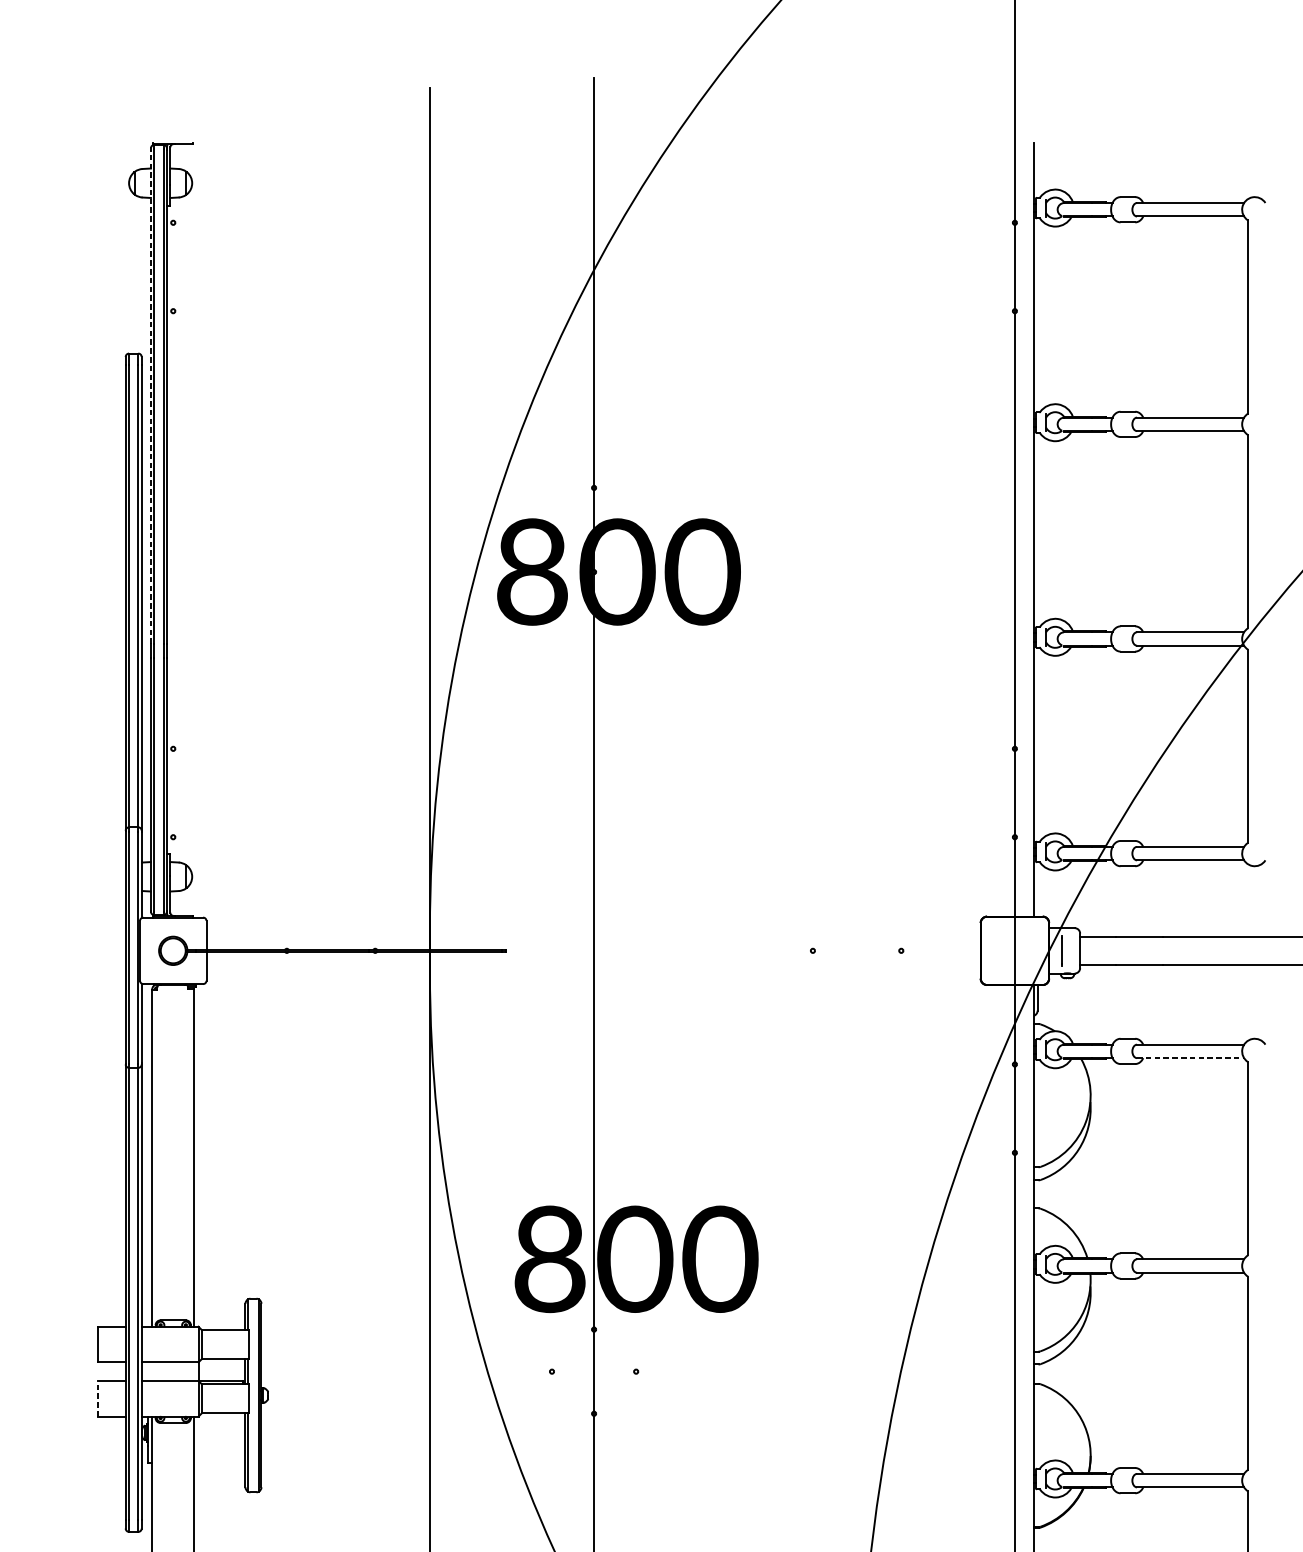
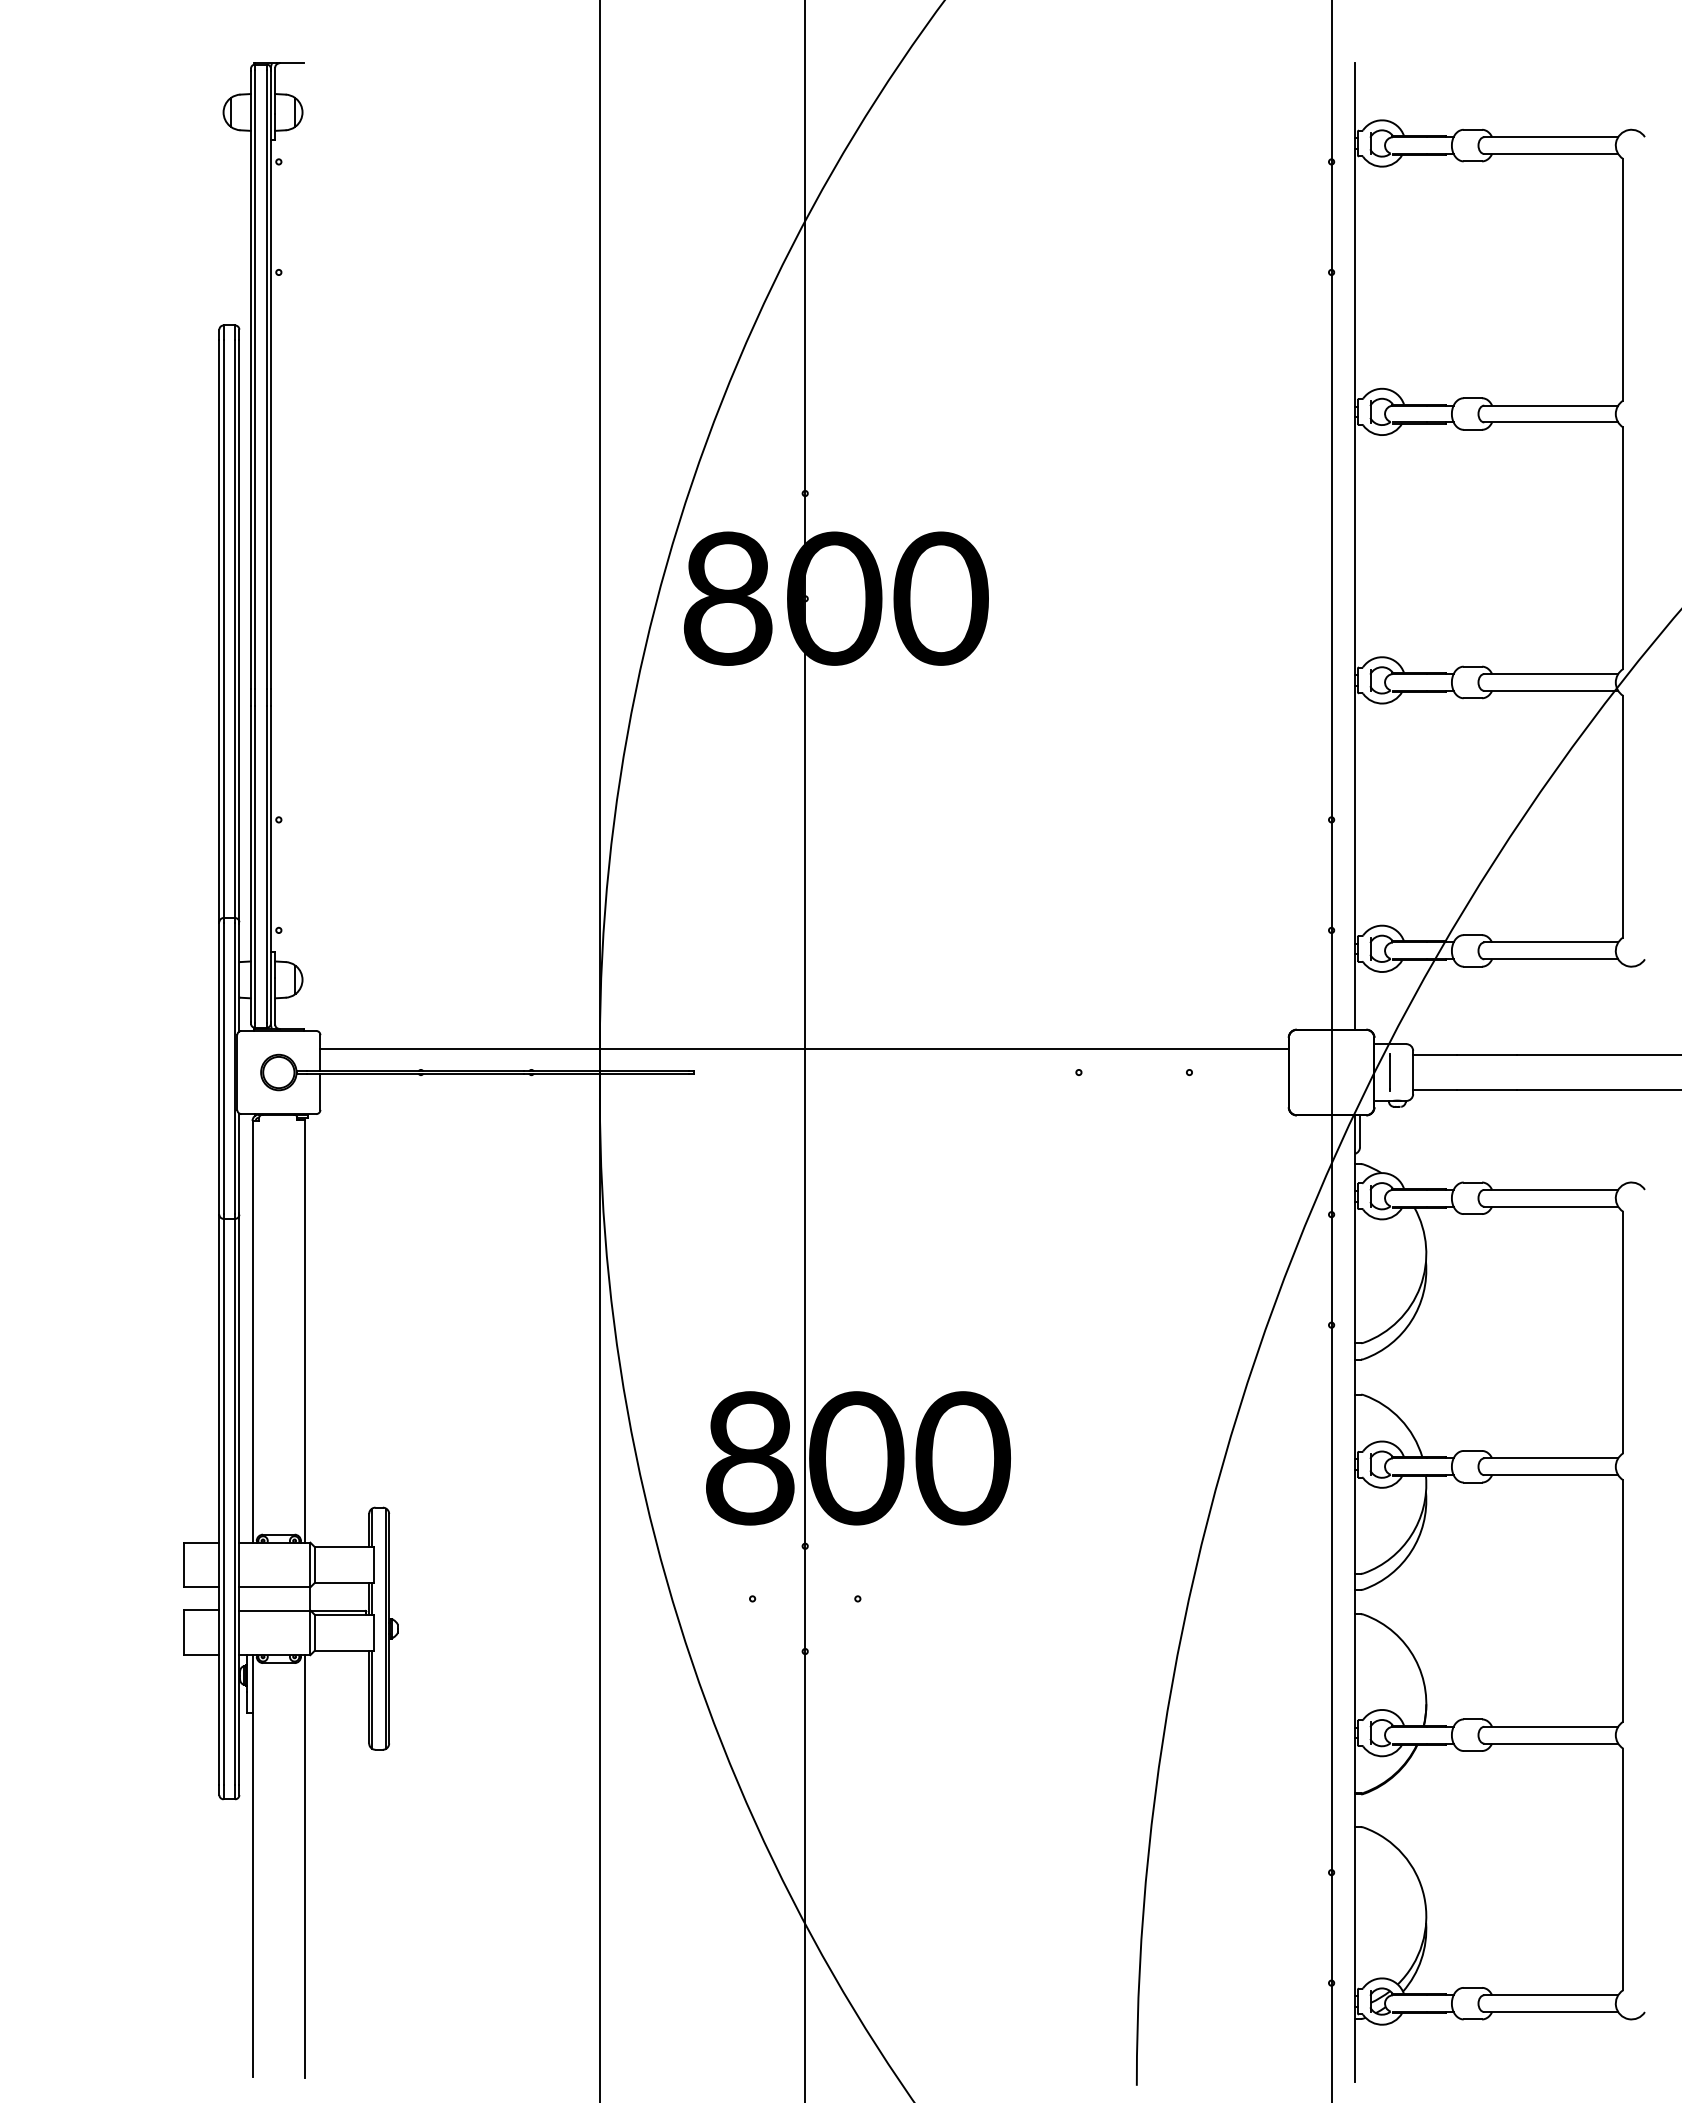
line: (150, 396) -> (250, 379), dashed -> solid
line: (593, 931) -> (804, 1048), added
line: (1190, 1057) -> (1551, 1206), dashed -> solid
line: (97, 1398) -> (184, 1632), dashed -> solid

